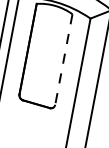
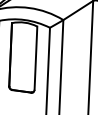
line: (63, 59) -> (35, 58), dashed -> solid

